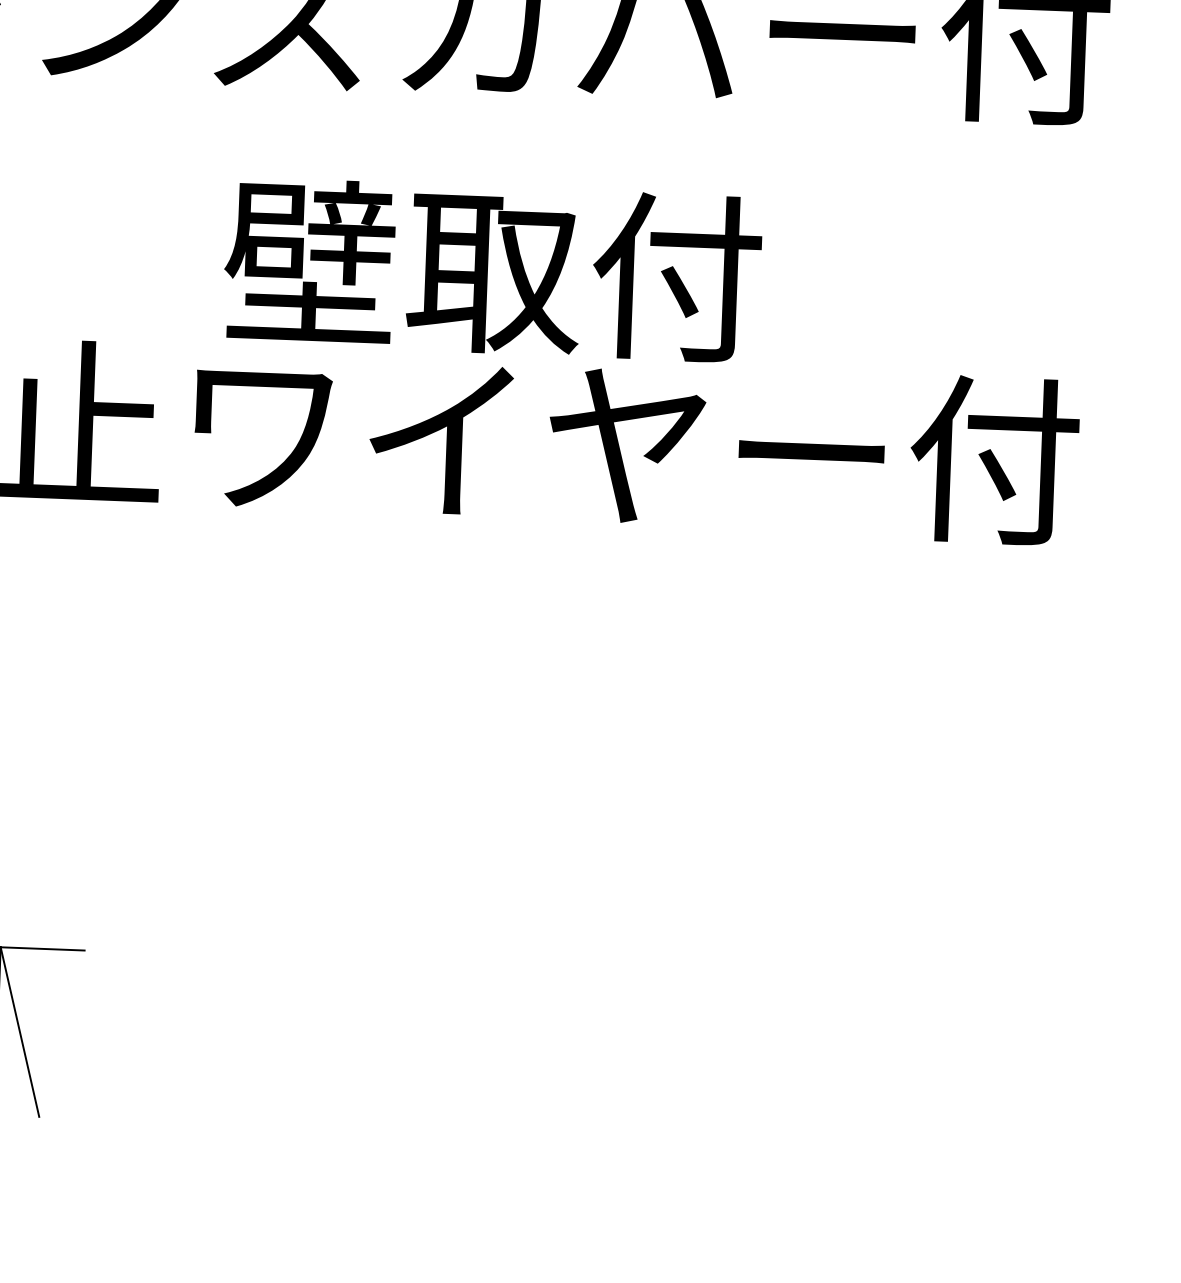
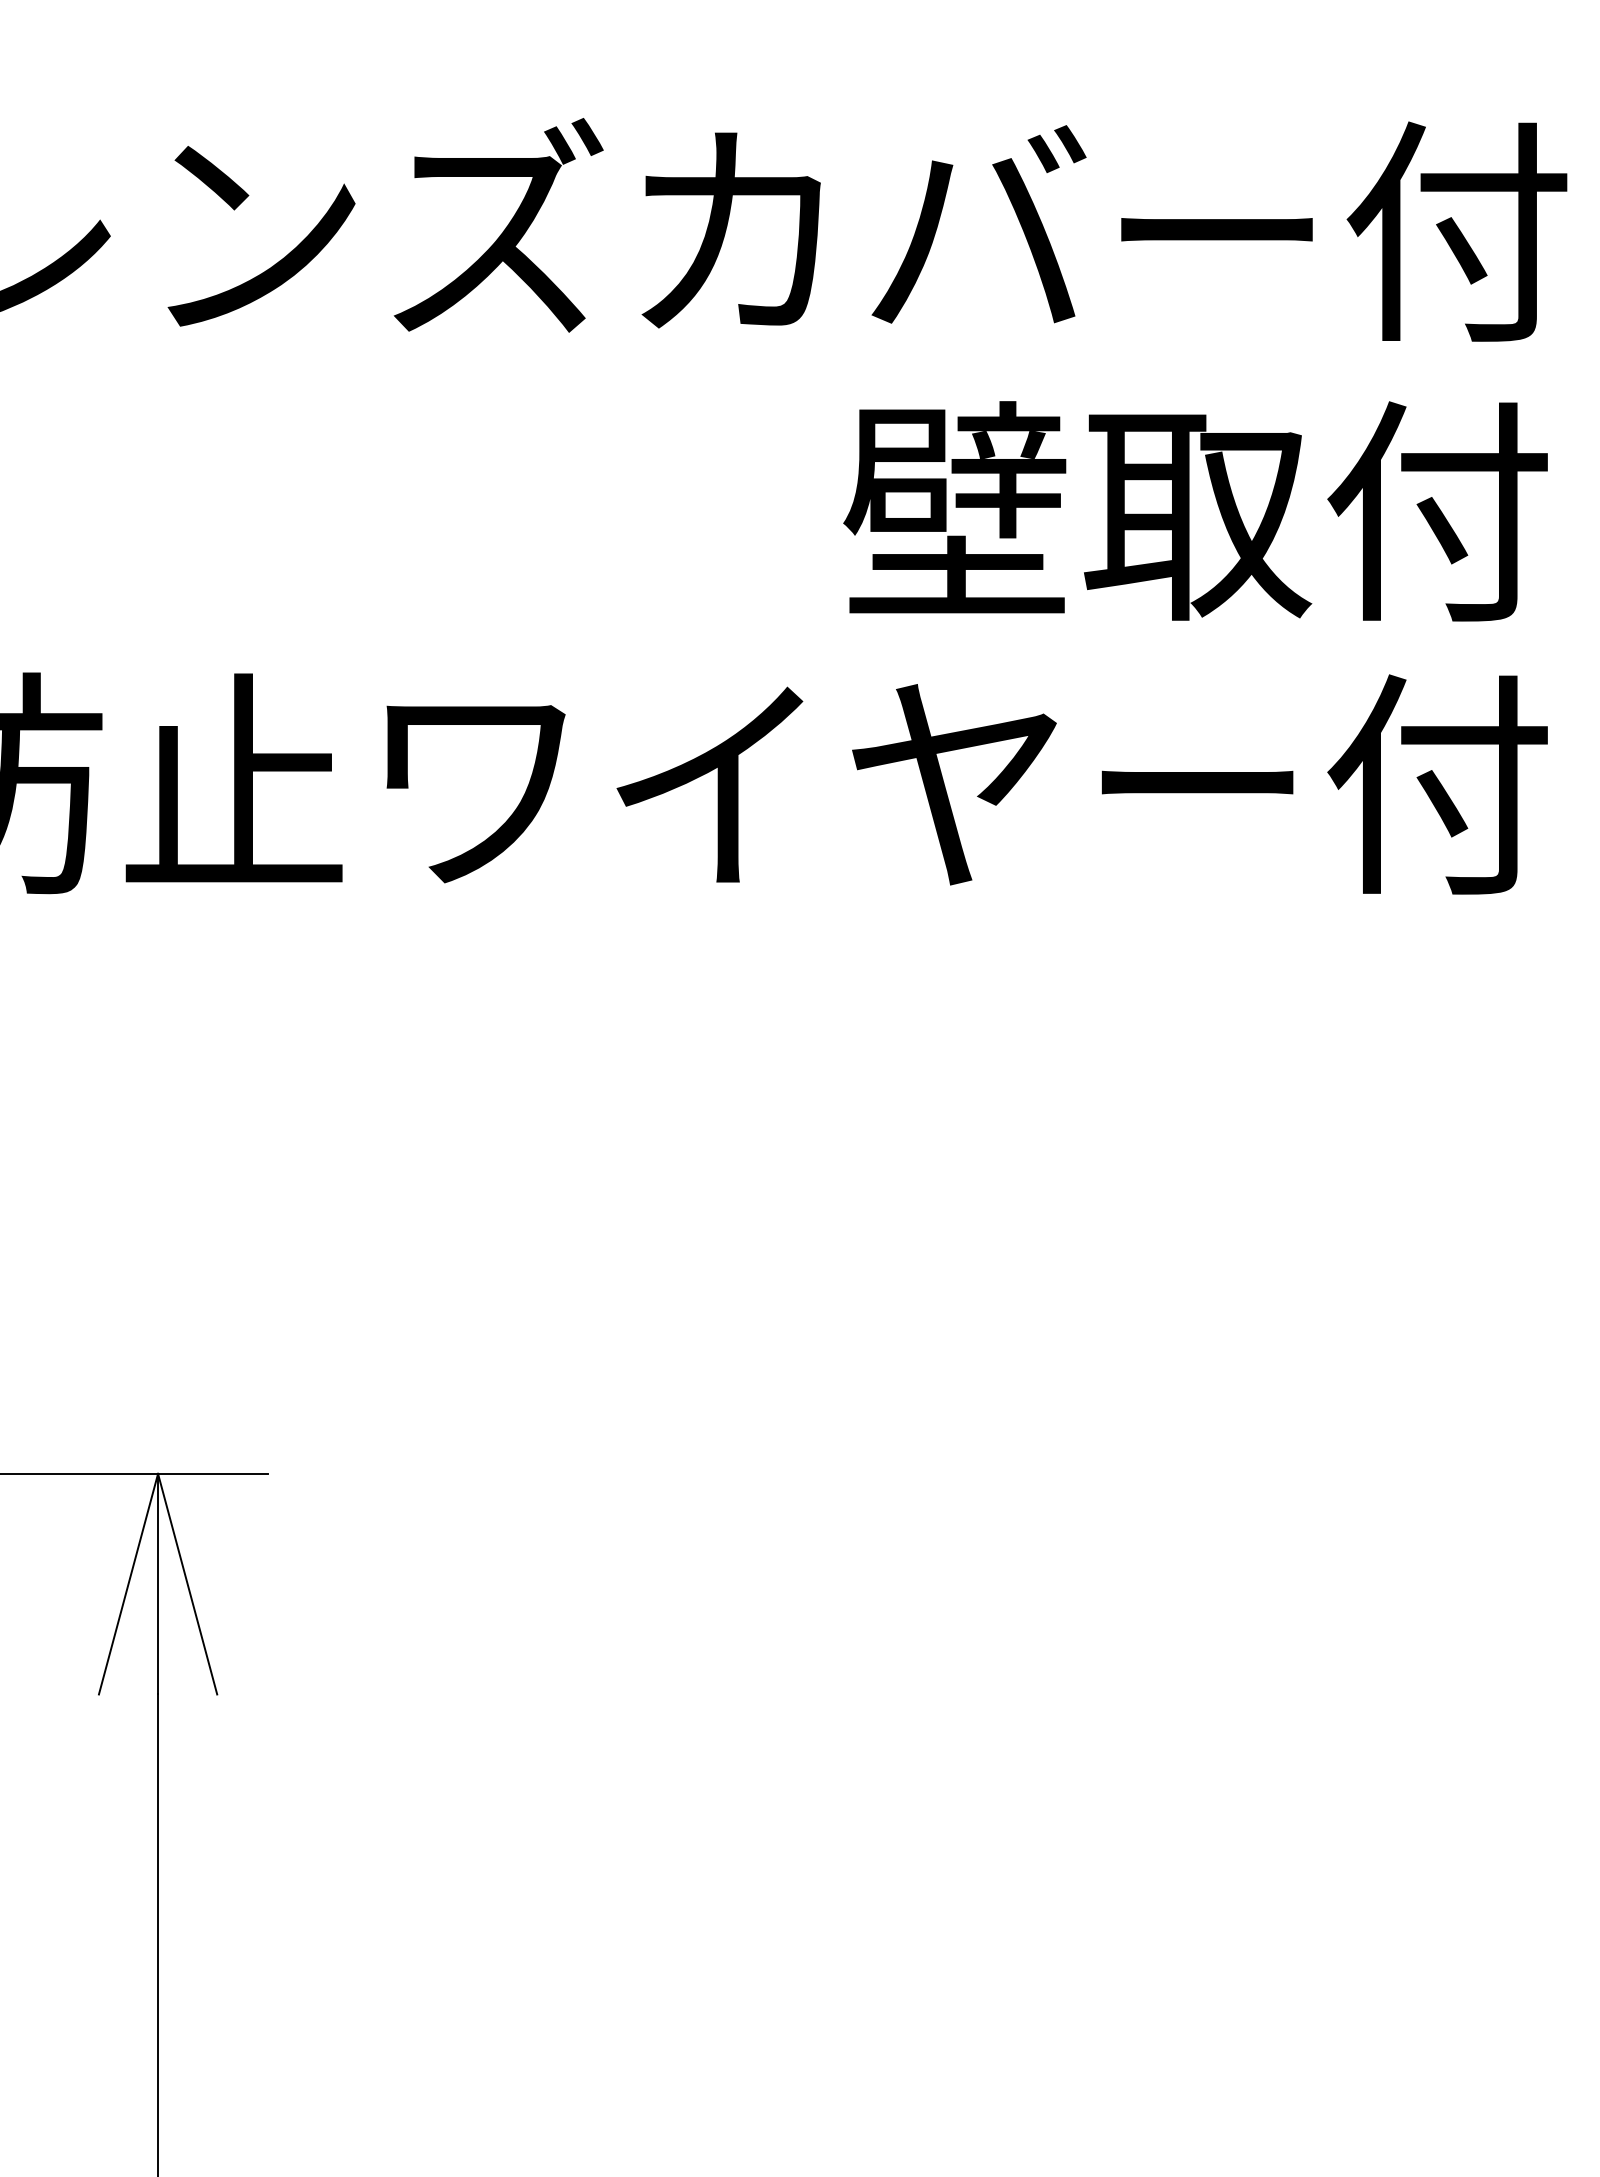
text: (492, 270) -> (1195, 511), moved

